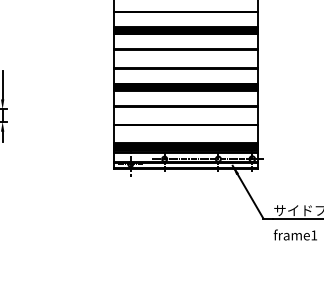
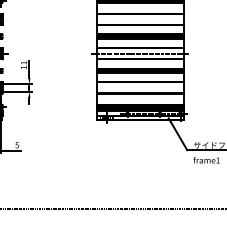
line: (184, 58) -> (139, 53), added

